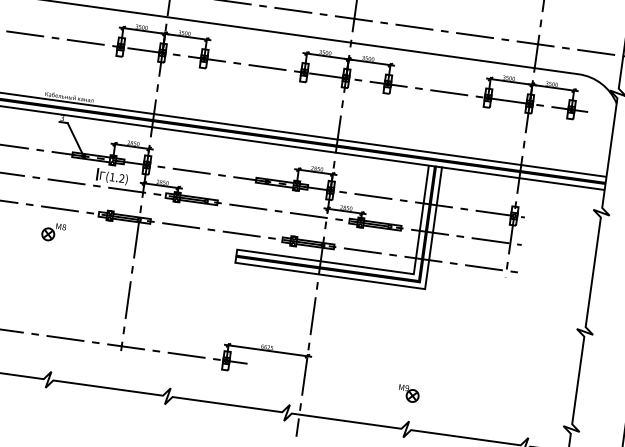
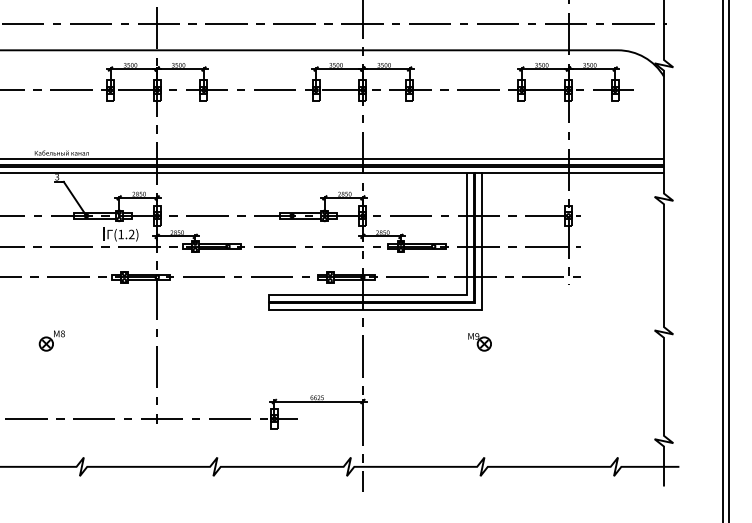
part: (53, 231) -> (51, 340), moved
part: (408, 393) -> (479, 342), moved

